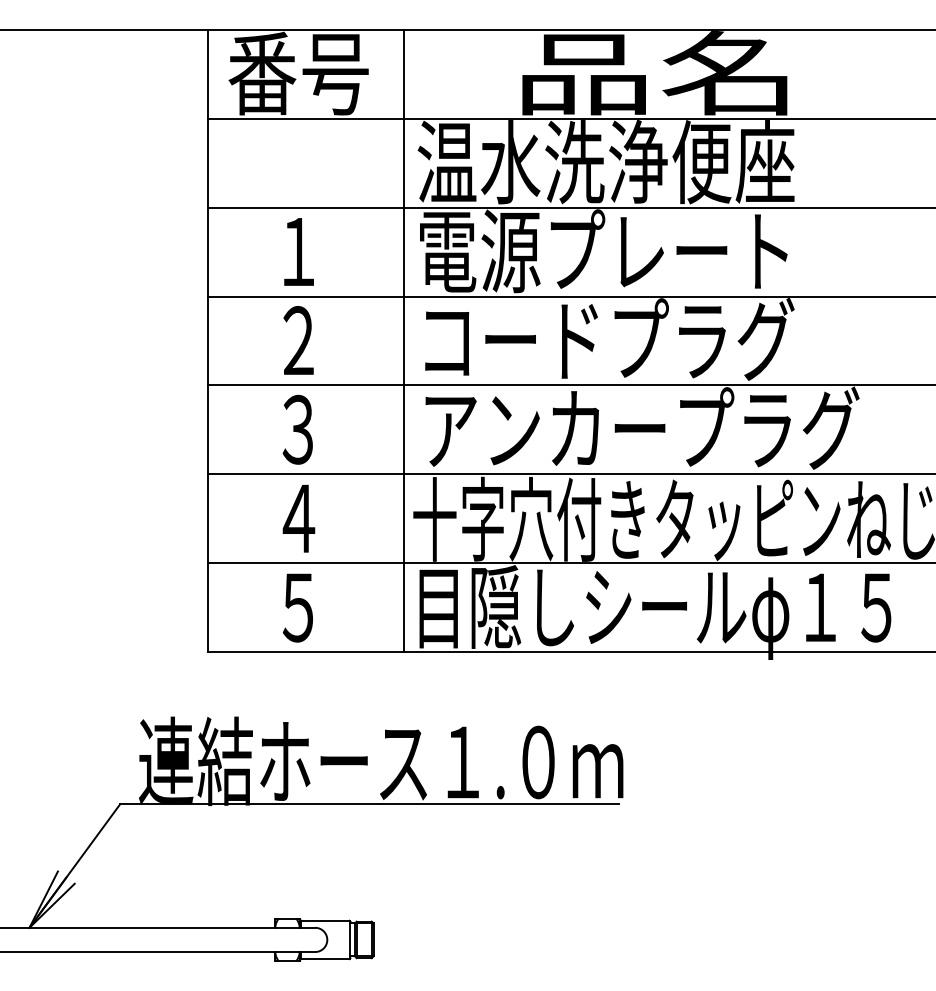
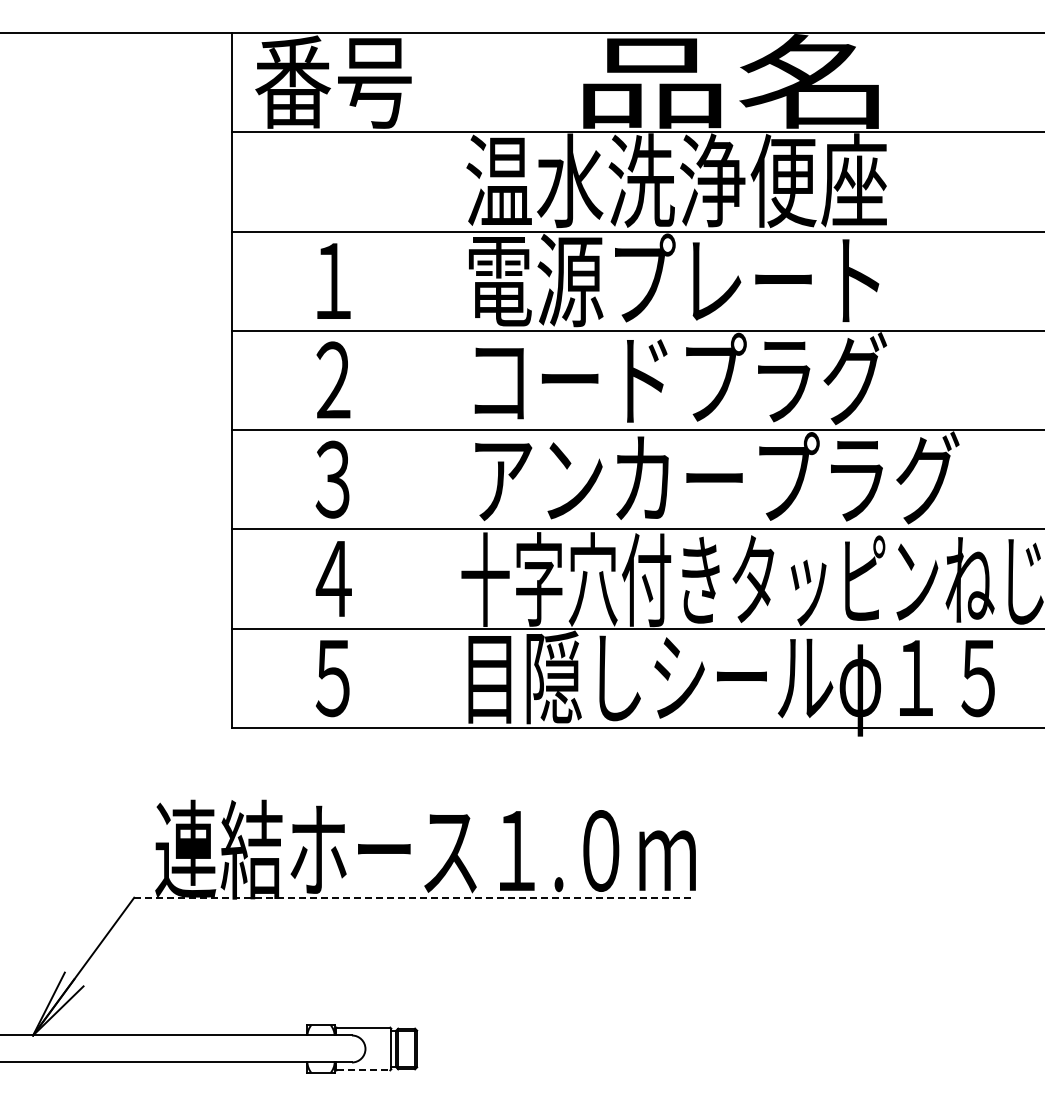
line: (403, 340) -> (450, 380), removed
line: (369, 804) -> (412, 897), solid -> dashed
line: (325, 959) -> (363, 1070), solid -> dashed

